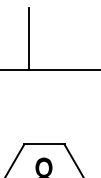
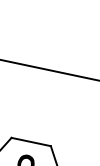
line: (29, 39) -> (38, 36), removed

